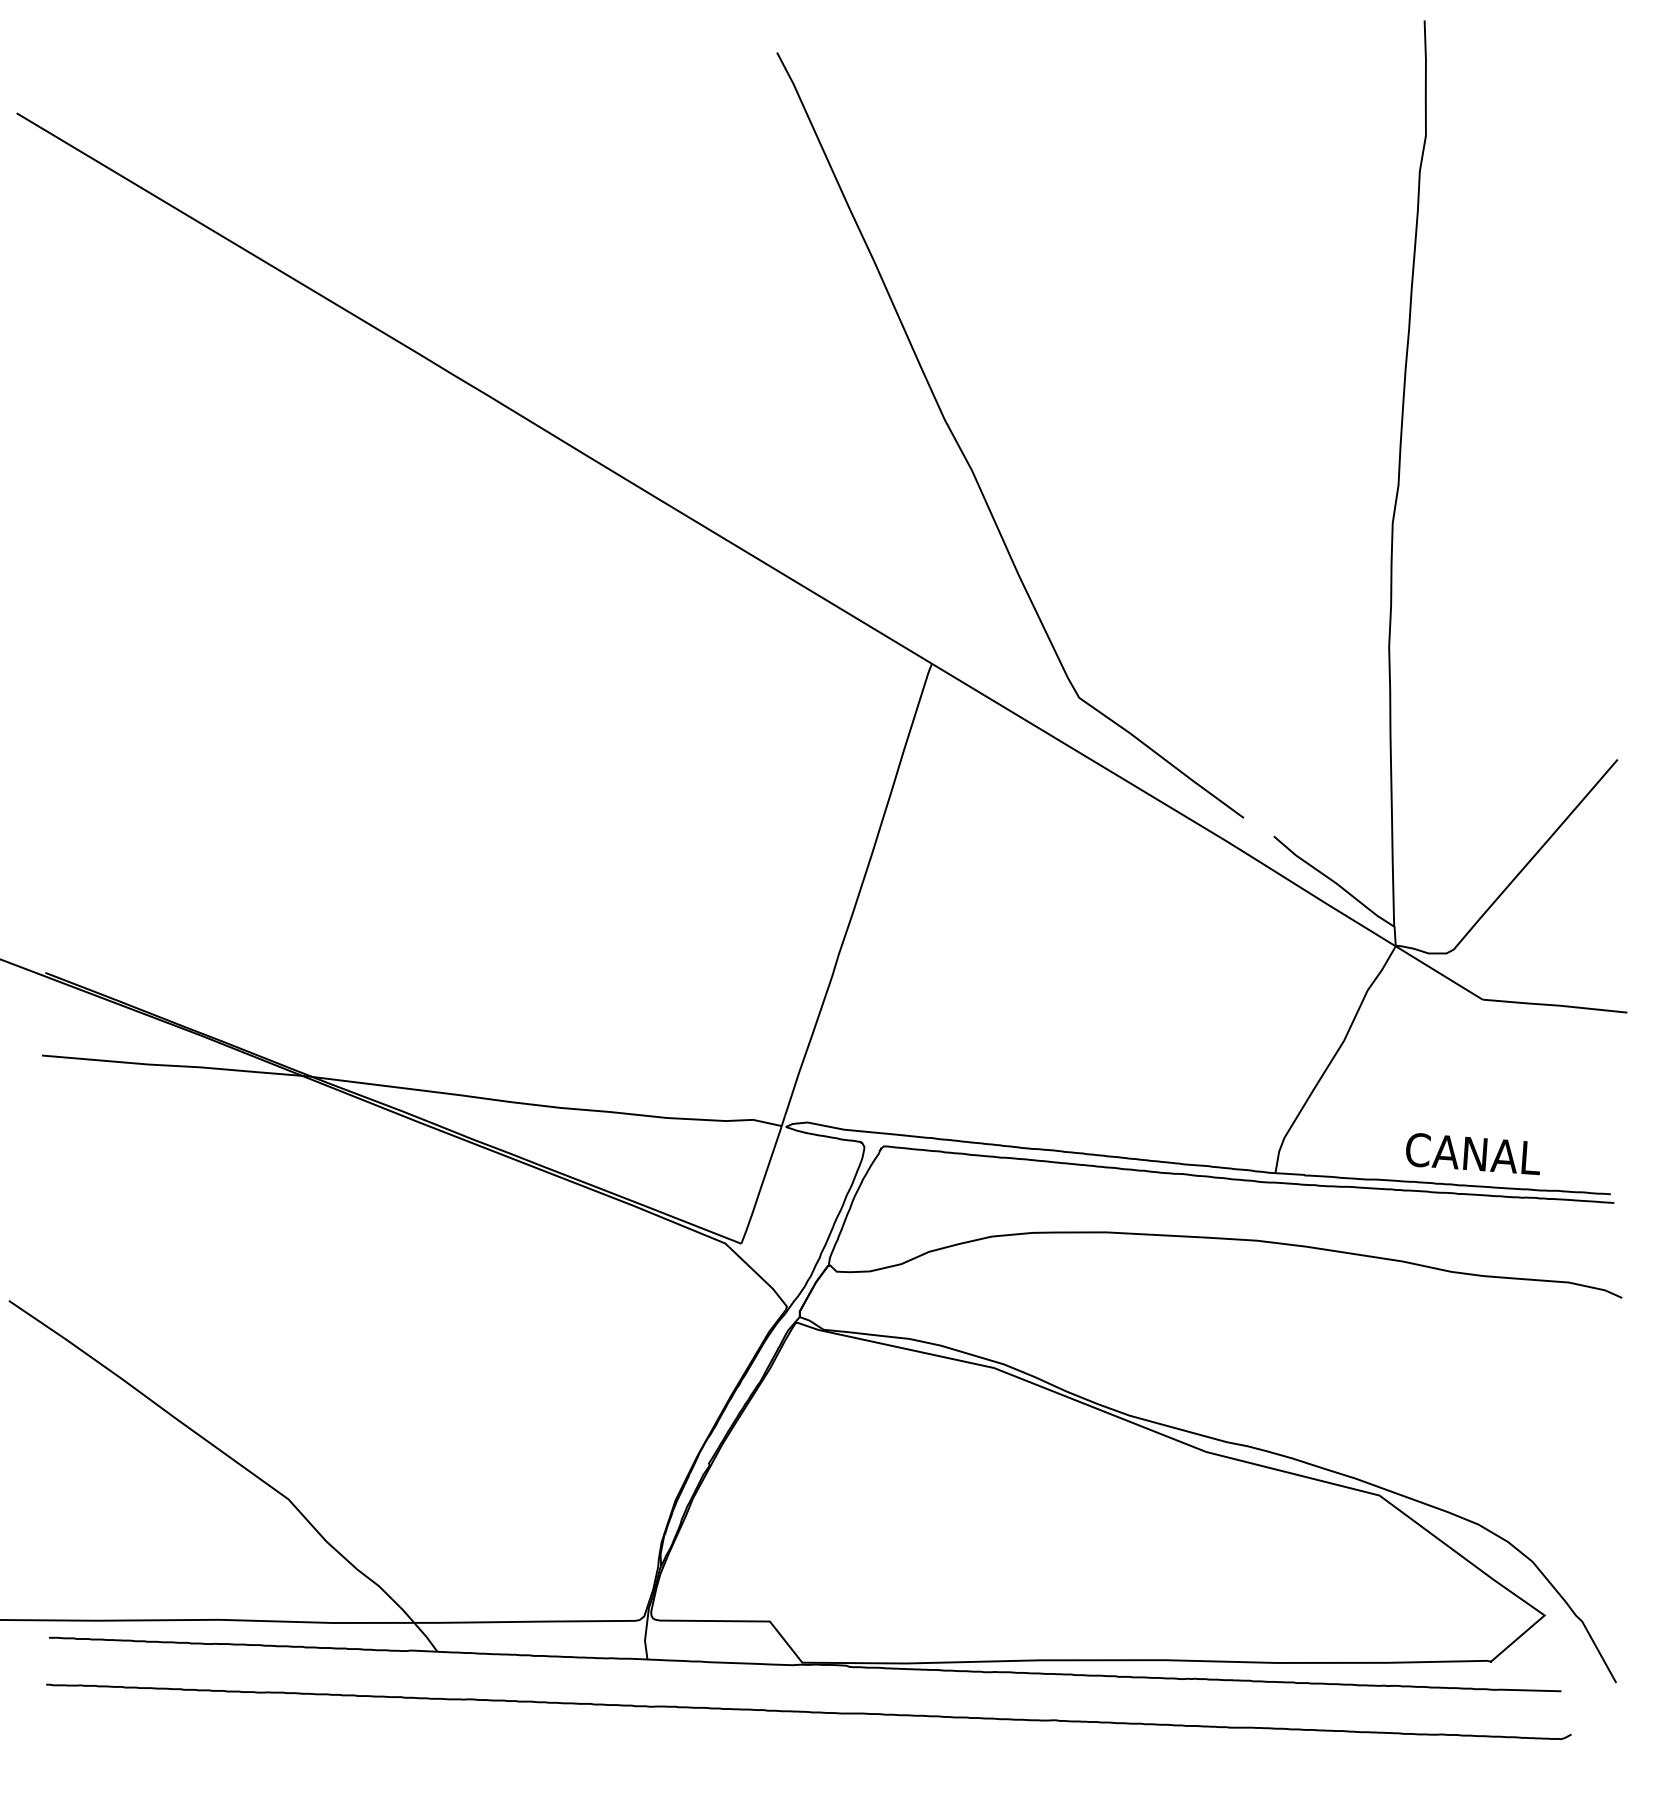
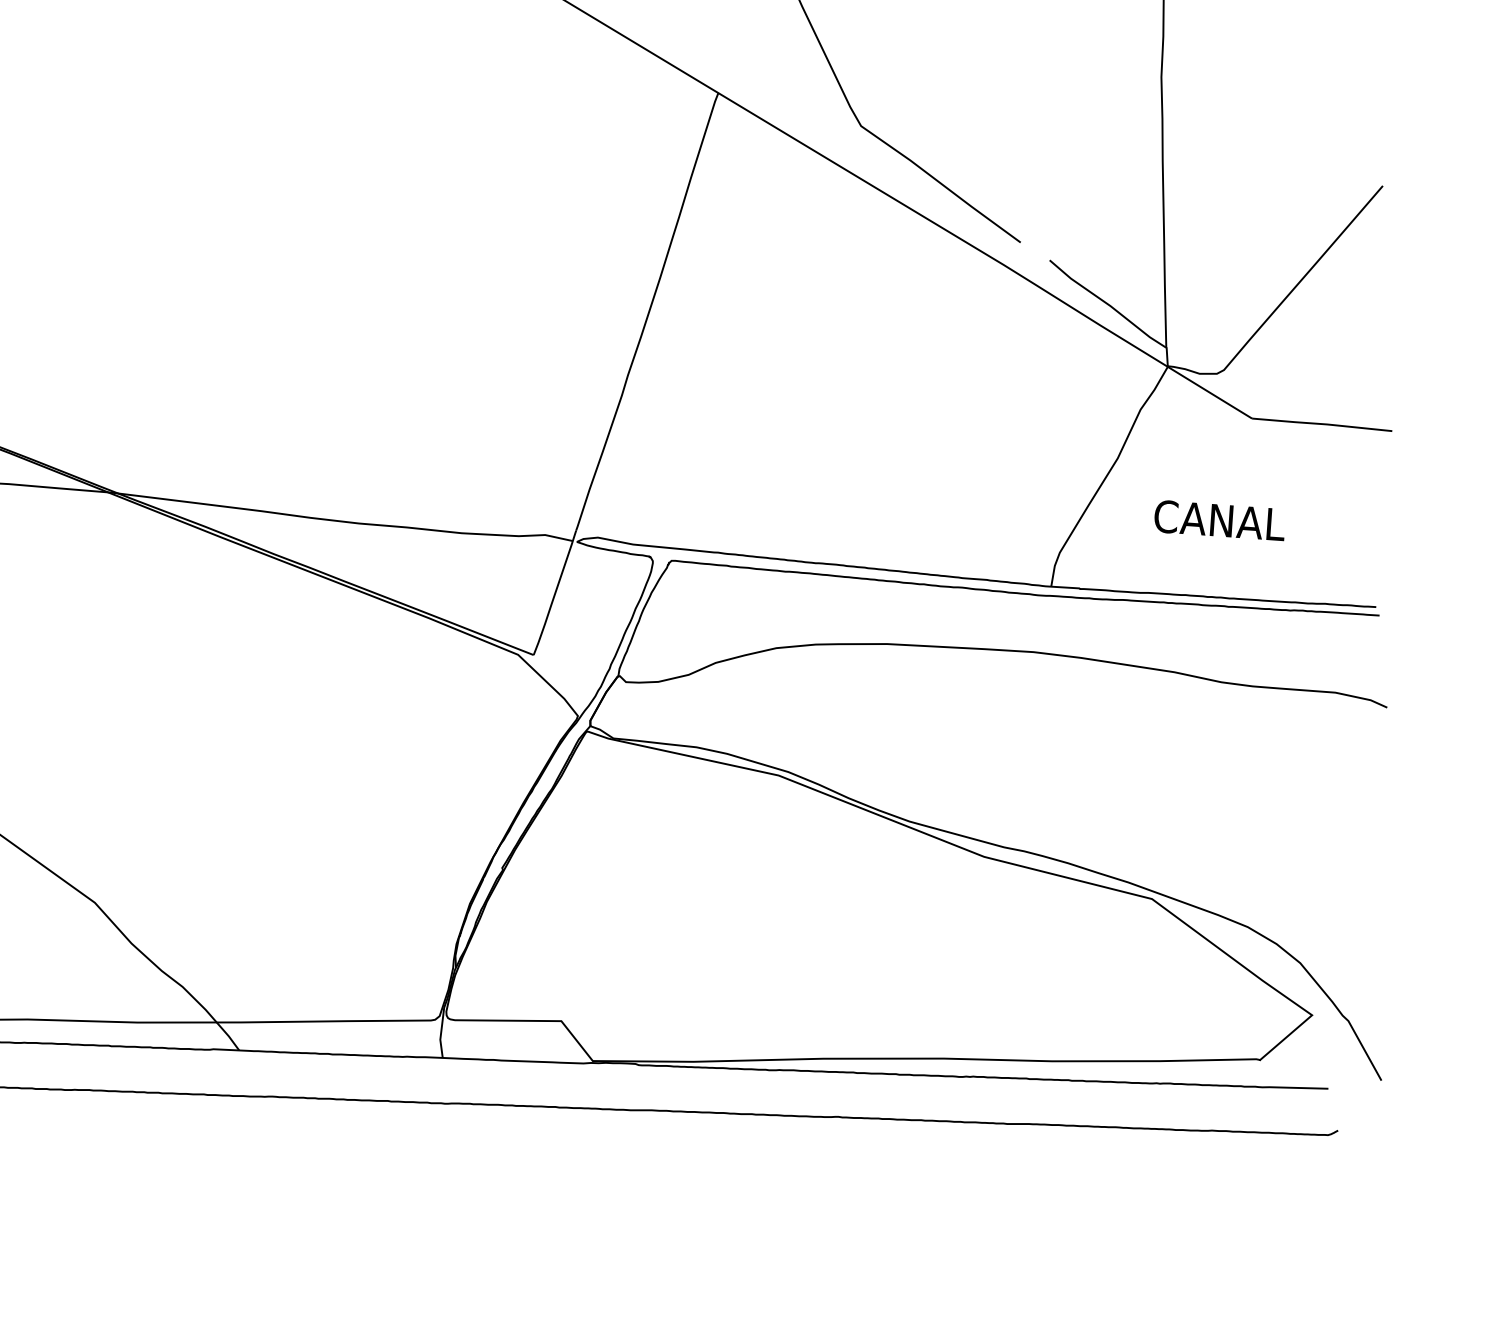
text: (1472, 1154) -> (1218, 521), moved

